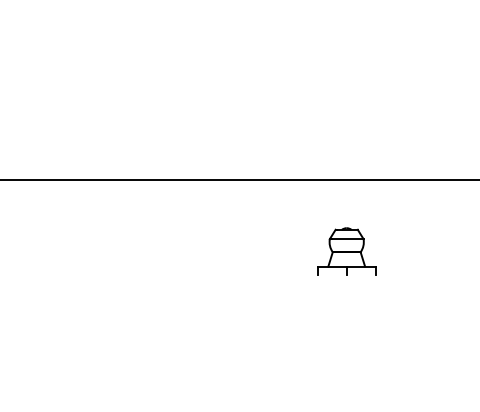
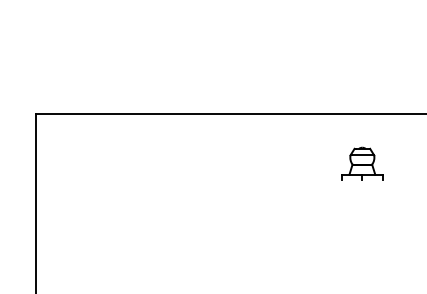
part: (346, 250) -> (362, 163), moved

